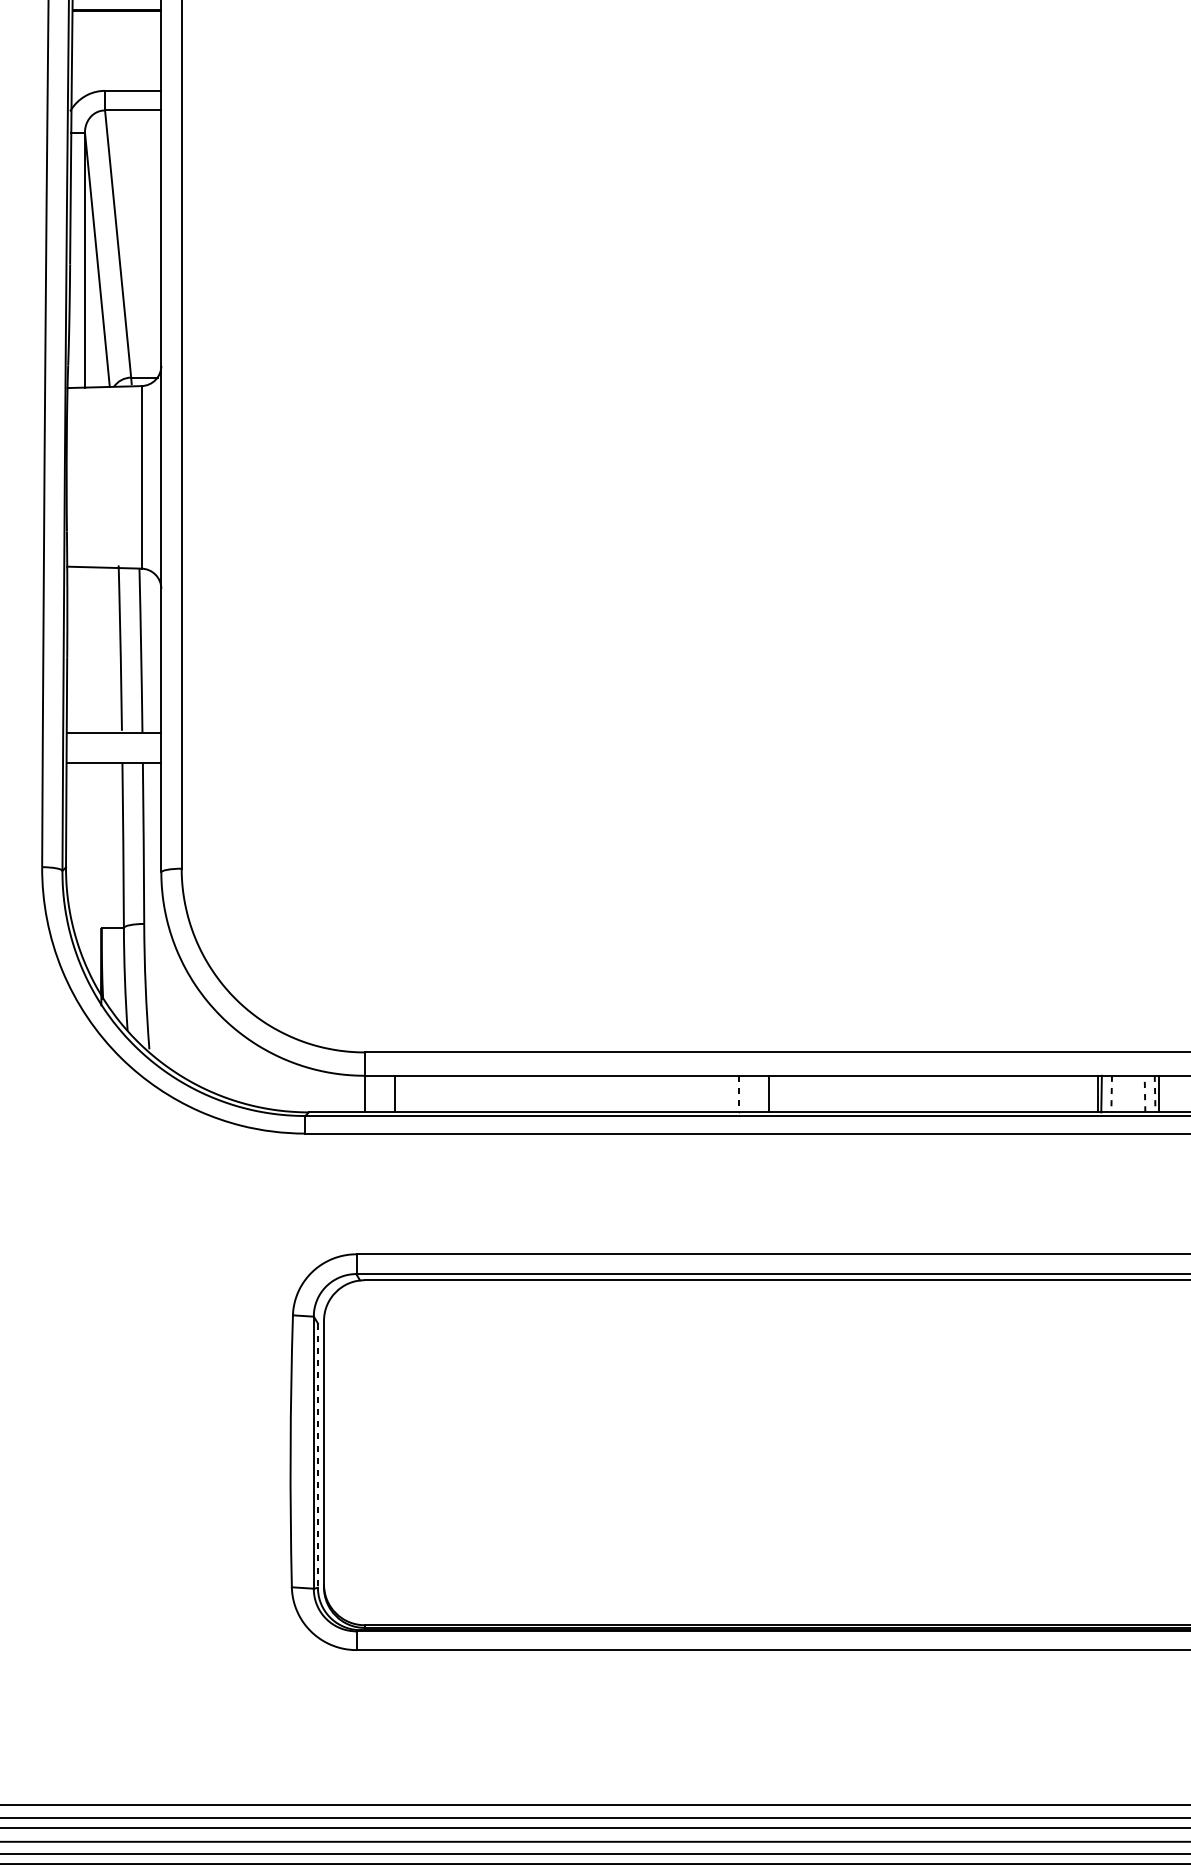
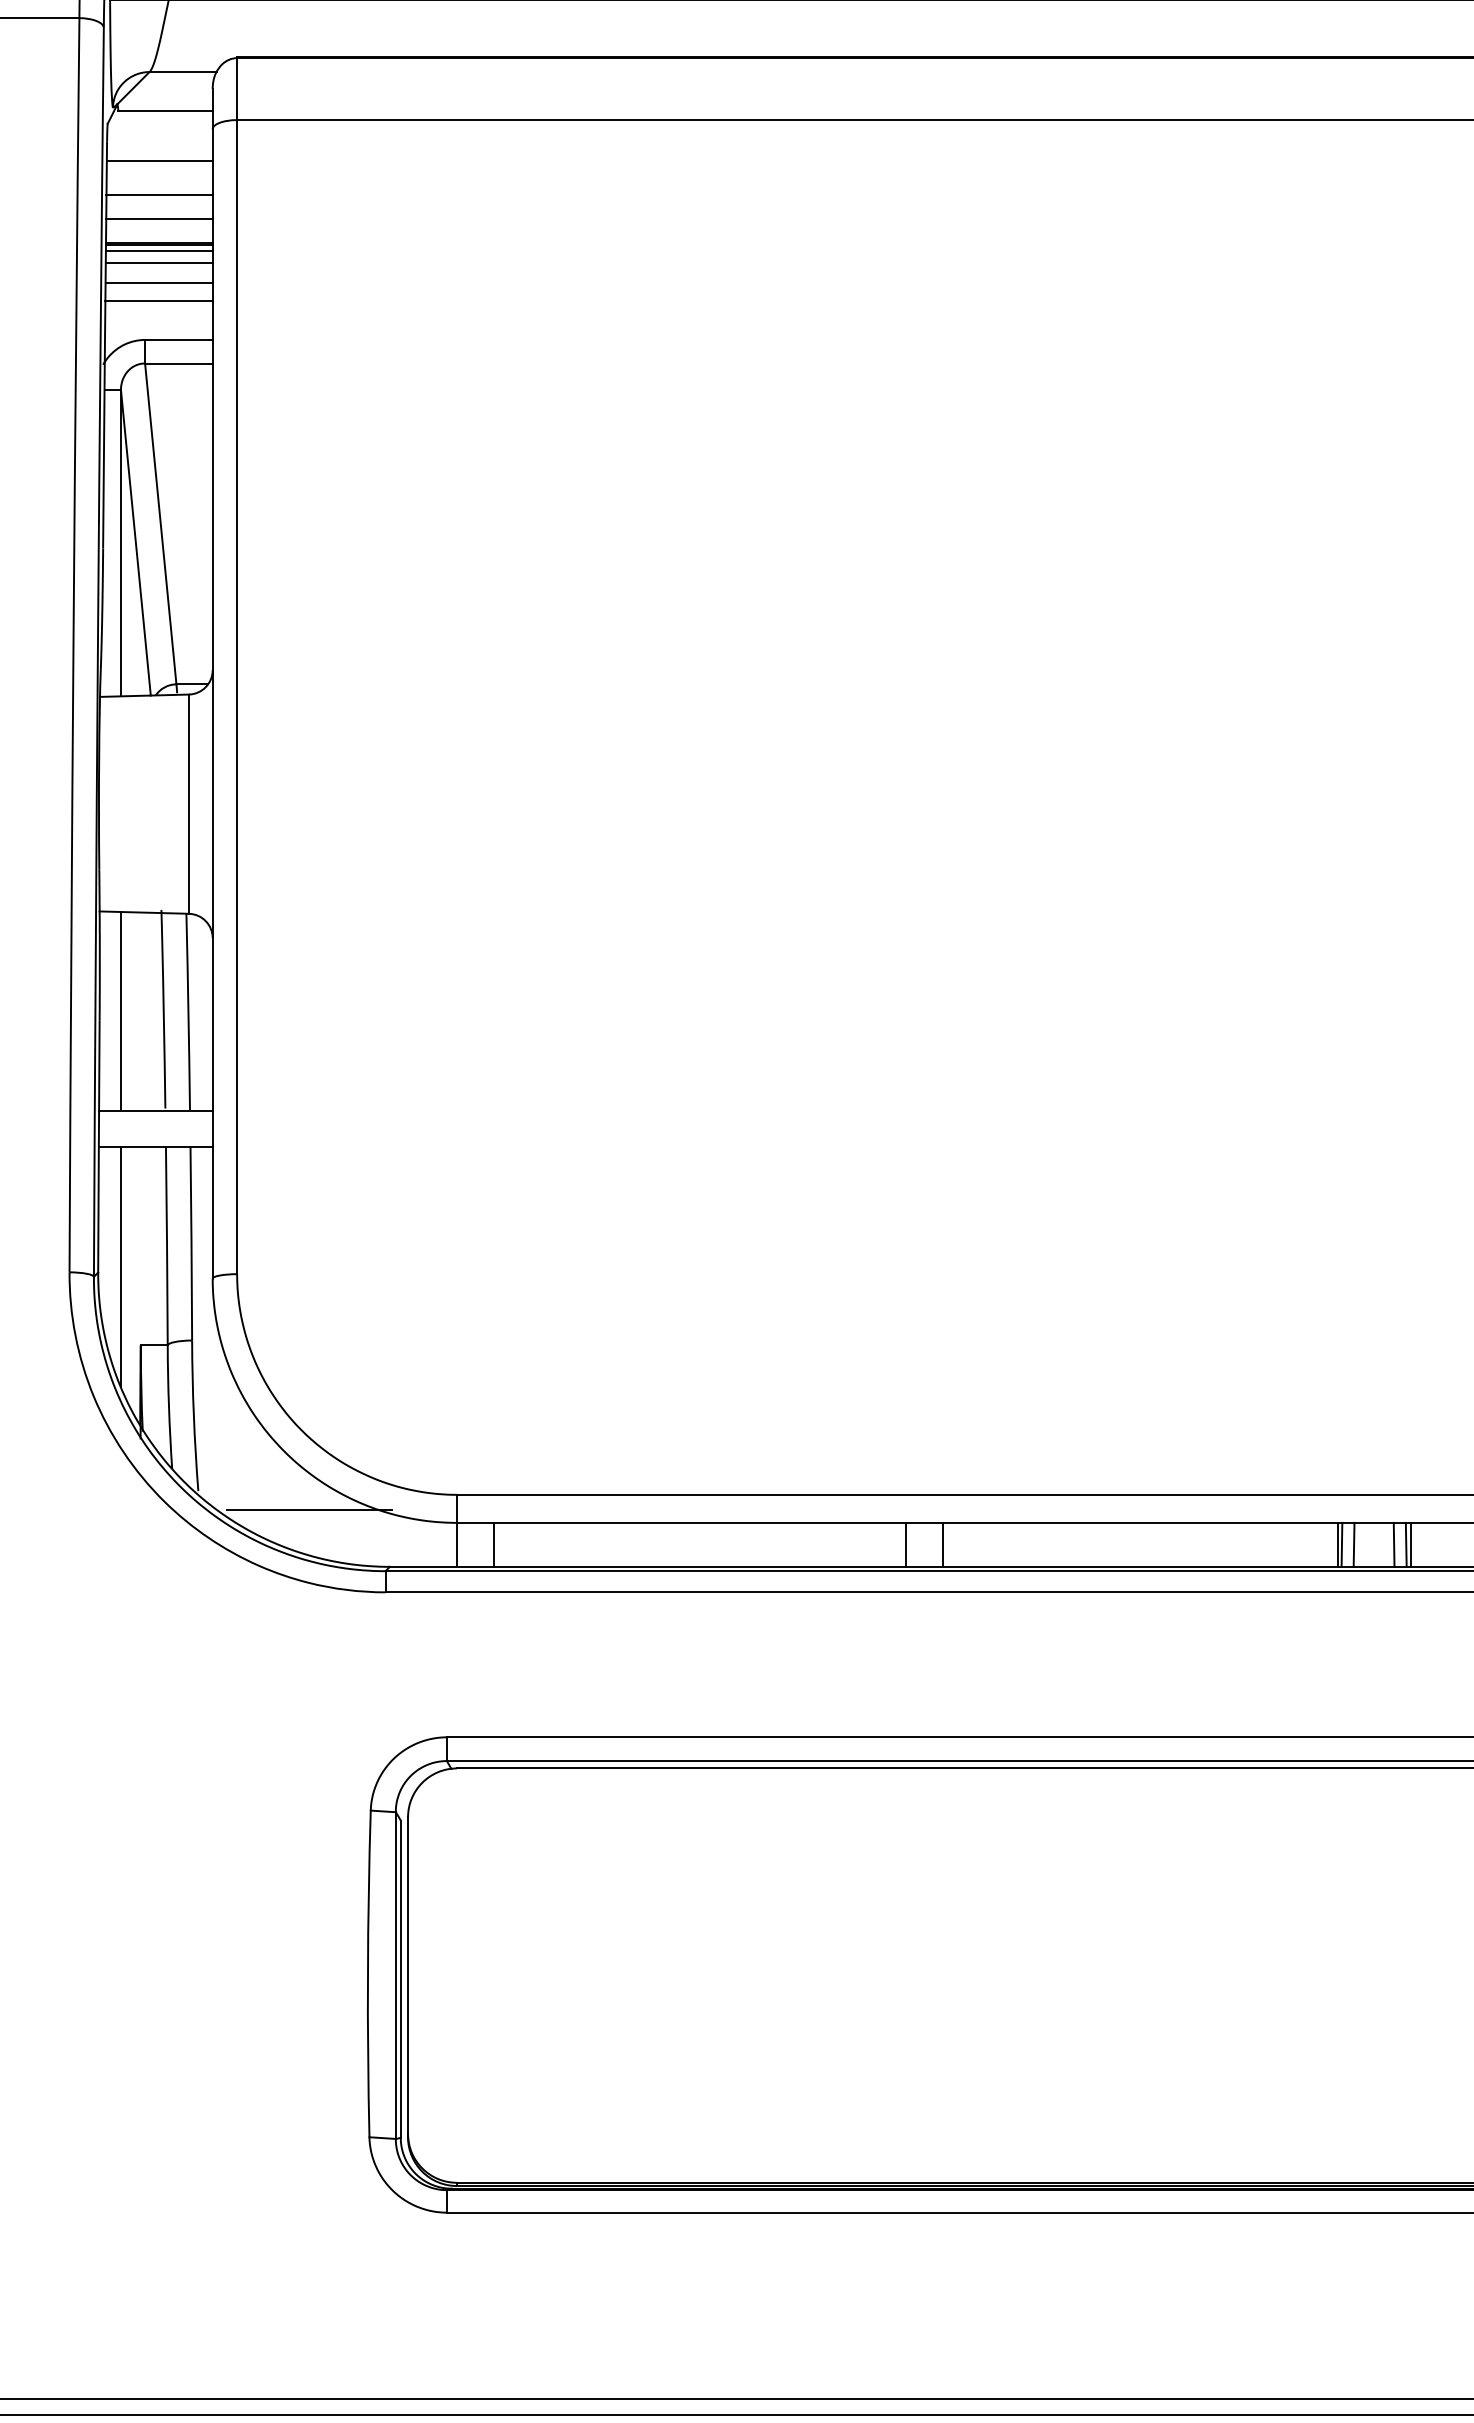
line: (116, 16) -> (158, 250), added
line: (116, 26) -> (158, 262), added
line: (116, 43) -> (158, 282), added
line: (116, 58) -> (158, 300), added
line: (84, 649) -> (120, 1011), added
line: (84, 862) -> (120, 1266), added
line: (241, 1065) -> (309, 1510), added
line: (739, 1093) -> (906, 1544), dashed -> solid
line: (1112, 1093) -> (1354, 1544), dashed -> solid
line: (1145, 1093) -> (1394, 1544), dashed -> solid
line: (1155, 1093) -> (1406, 1544), dashed -> solid
line: (317, 1455) -> (400, 1979), dashed -> solid

